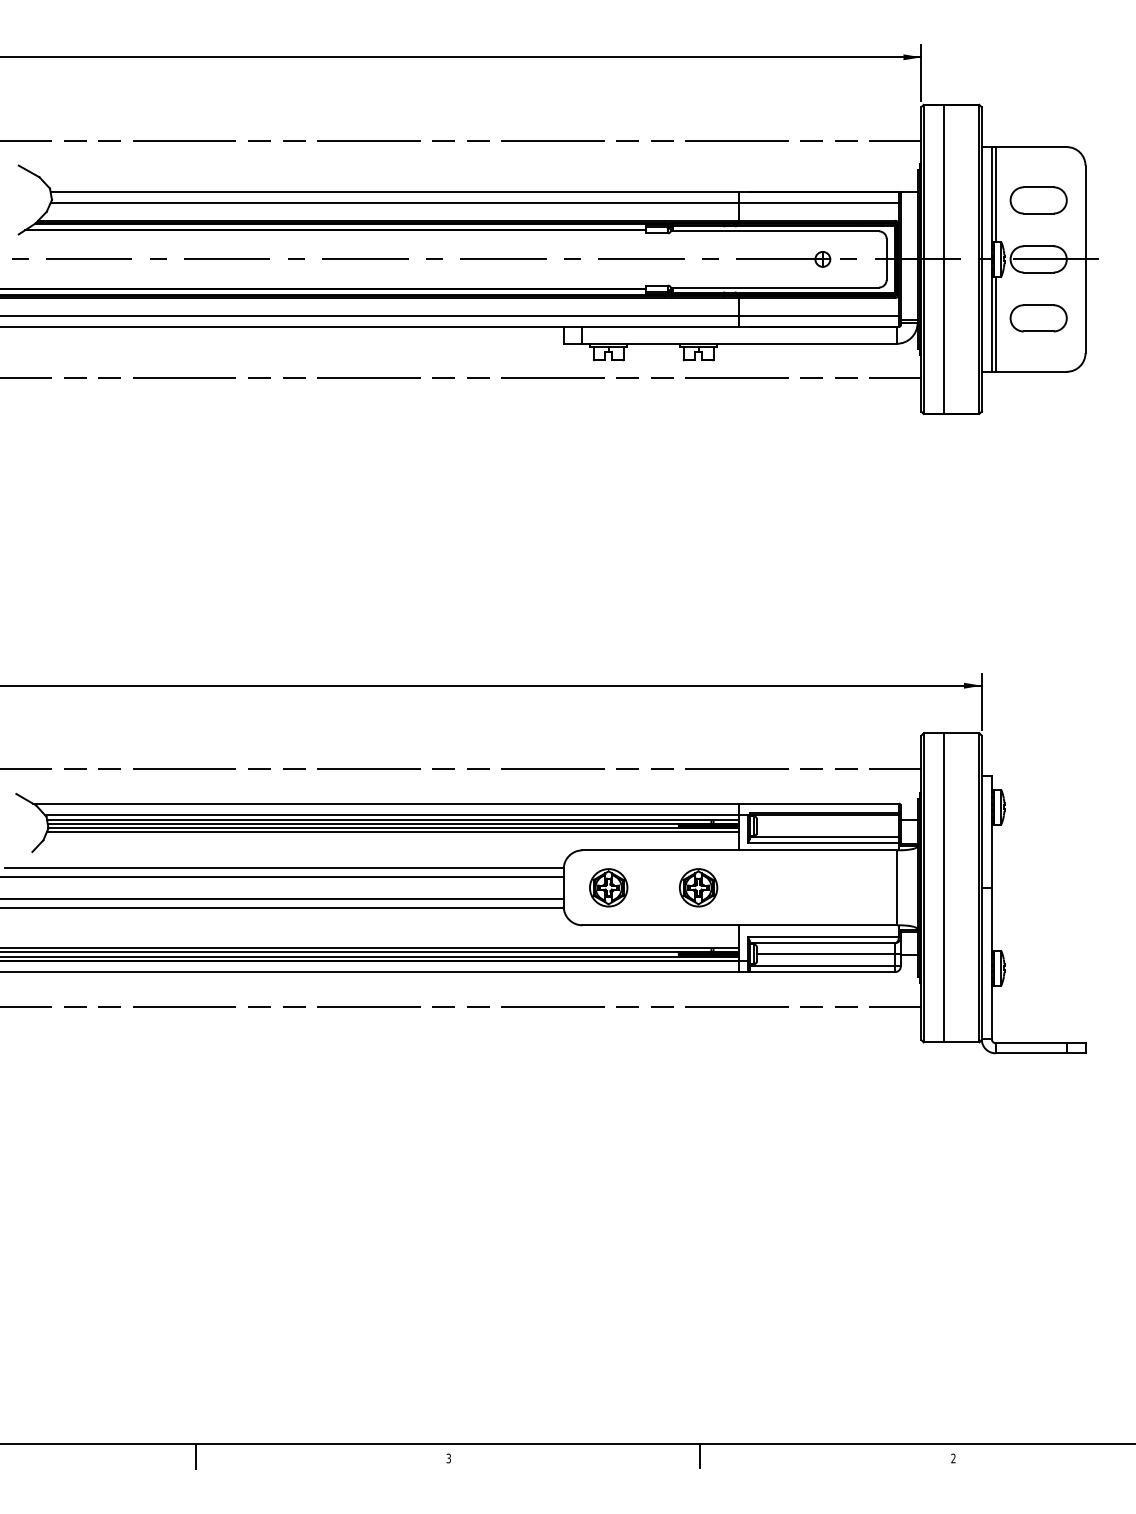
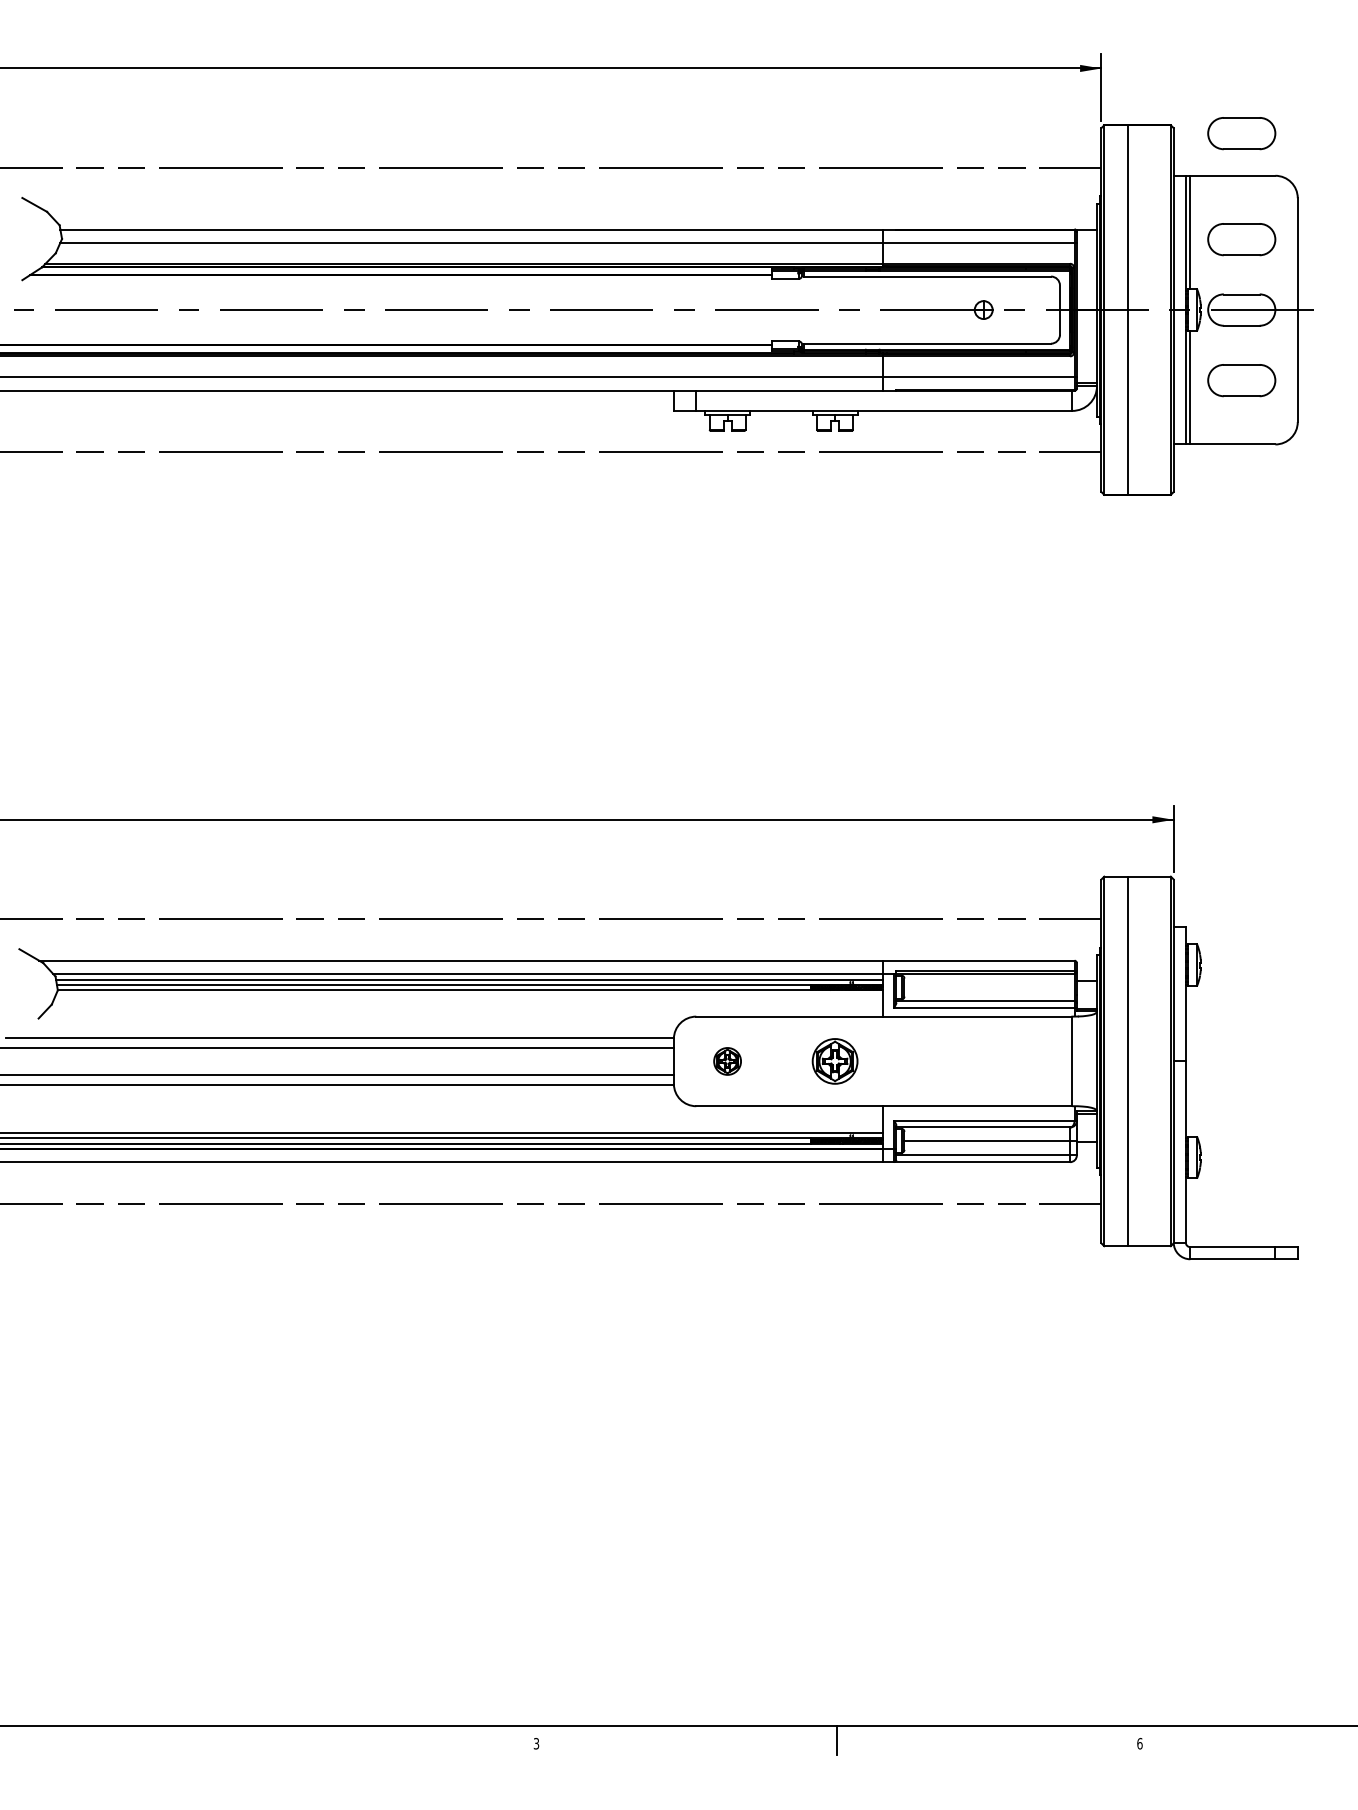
part: (1038, 111) -> (1241, 133), added
line: (391, 832) -> (468, 995), removed
part: (608, 887) -> (727, 1061), size x0.6
line: (196, 1456) -> (234, 1741), removed
text: (953, 1458) -> (1139, 1743), 2 -> 6

